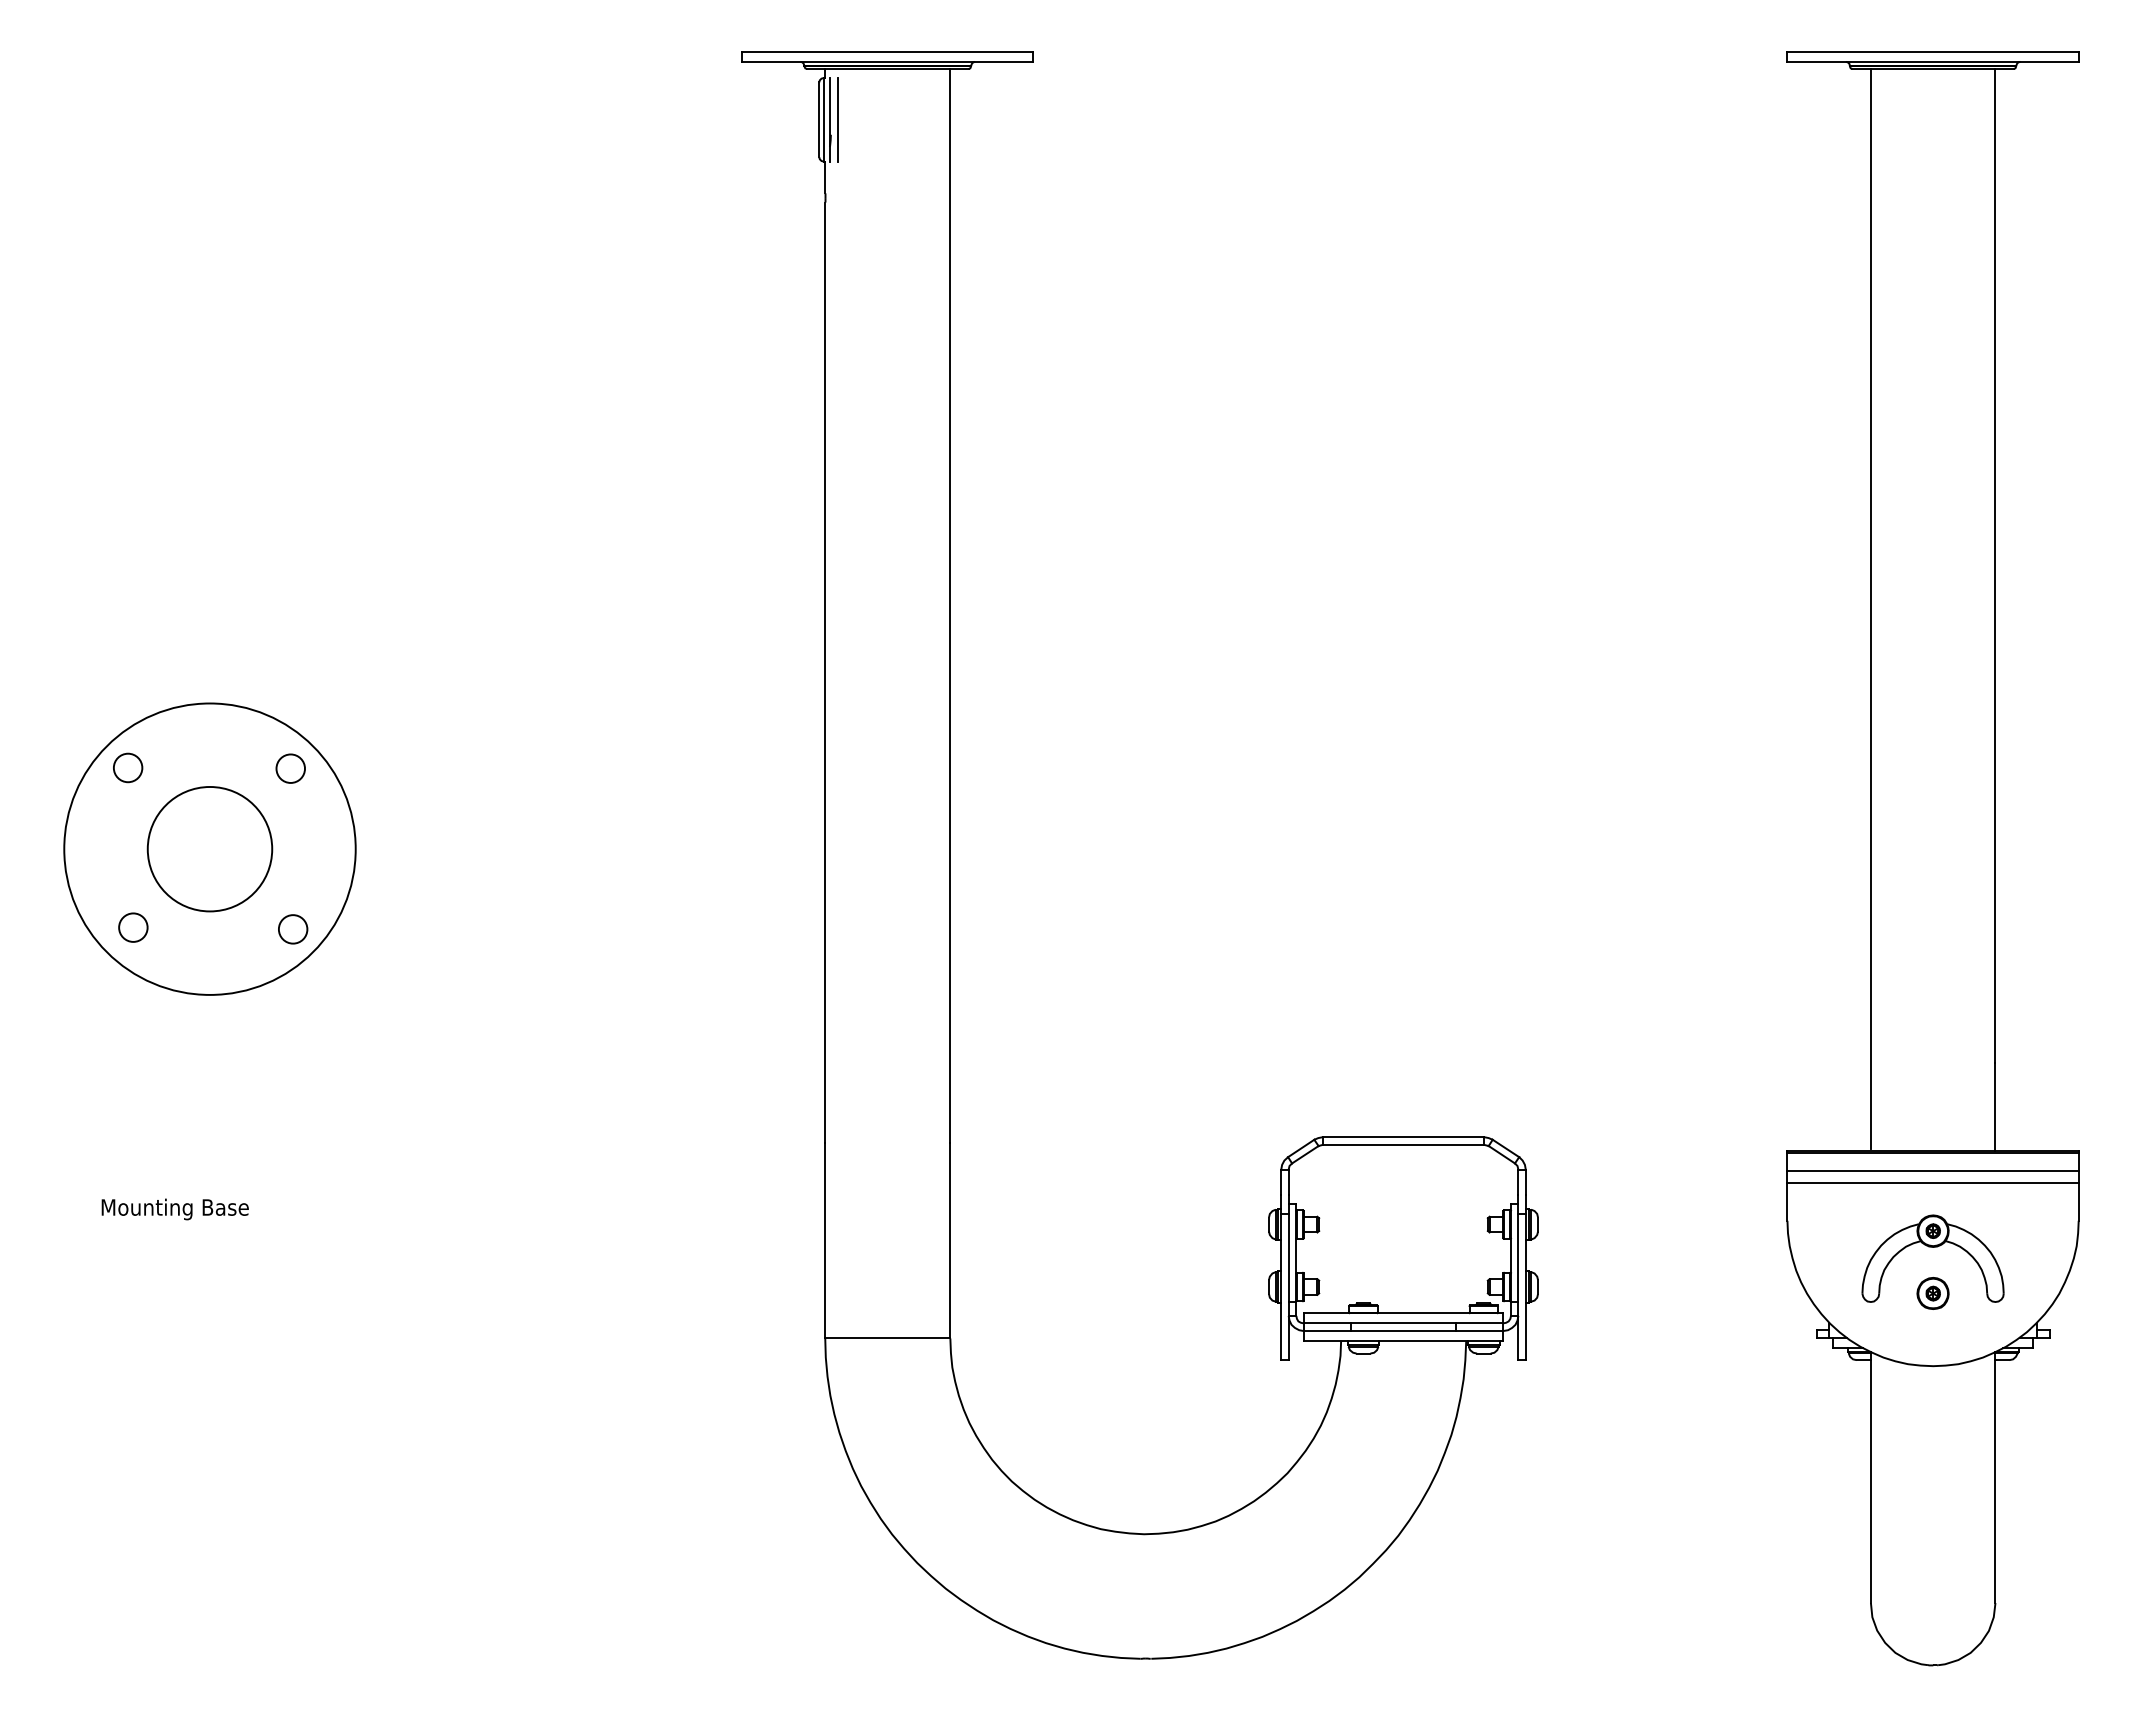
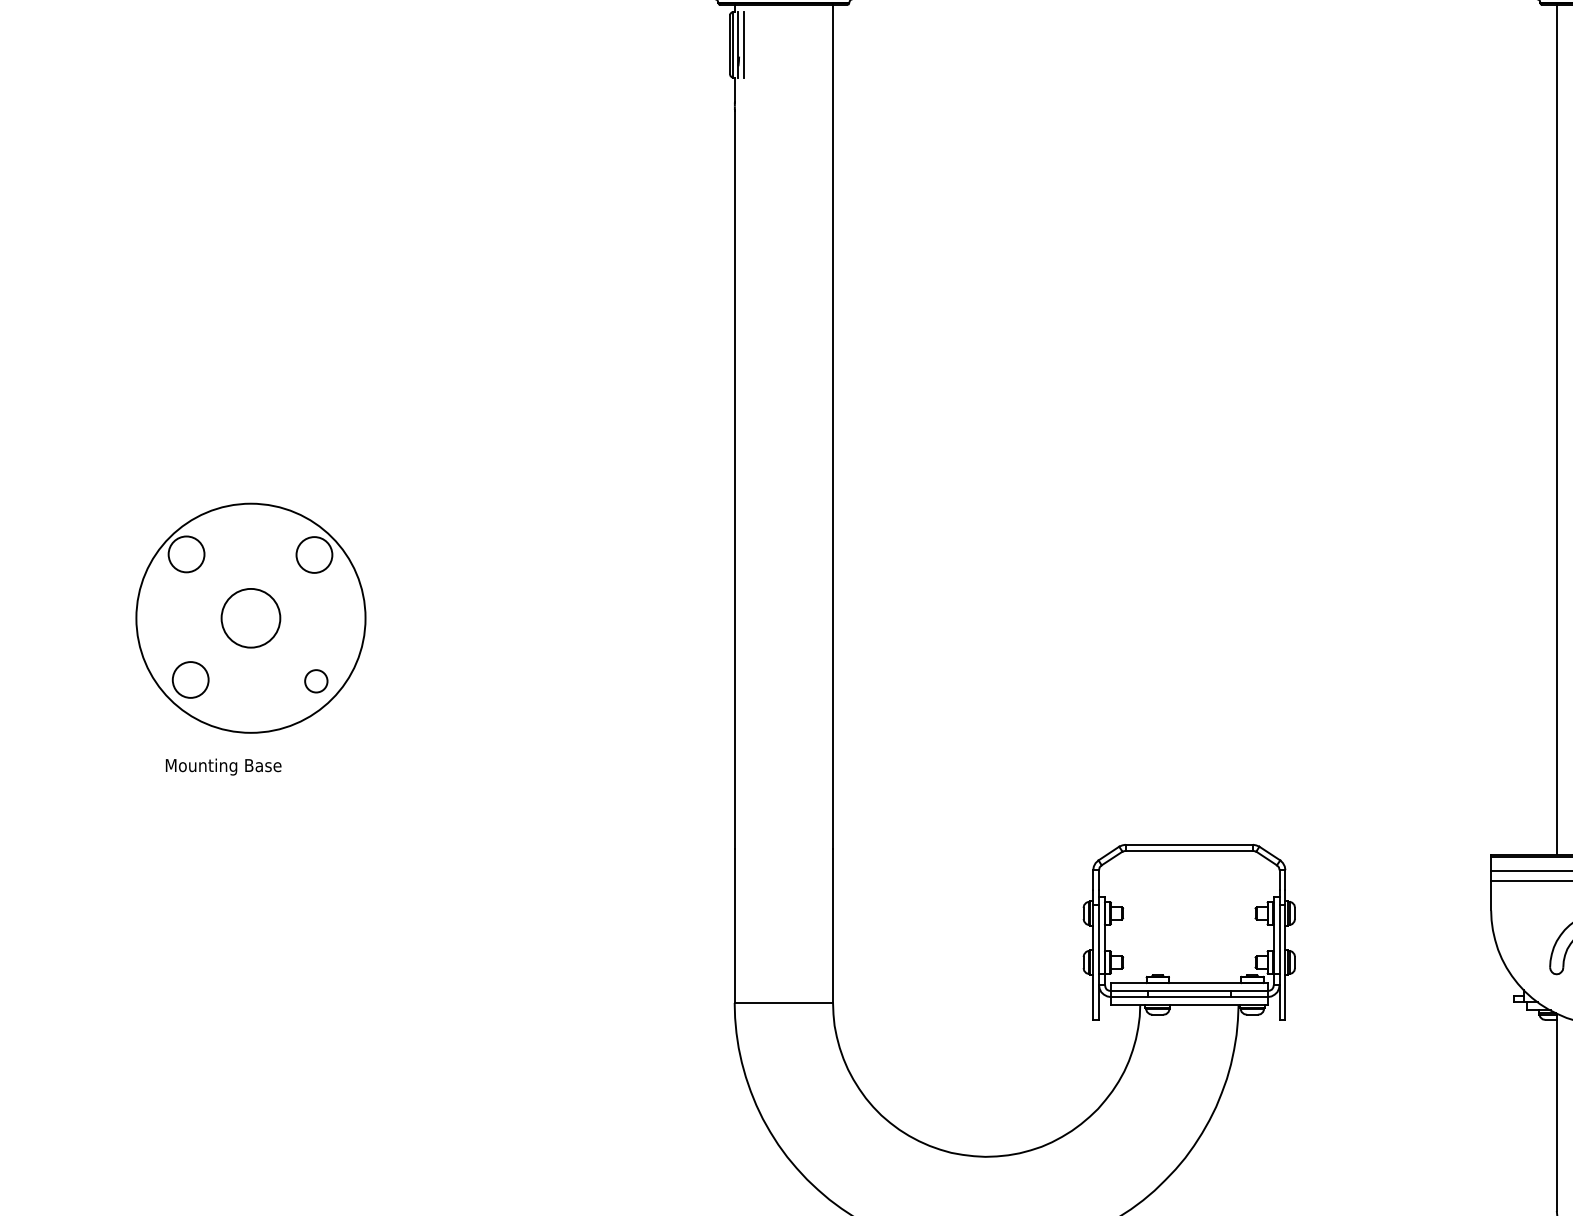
circle: (127, 767) -> (186, 554), size x1.6
circle: (290, 768) -> (314, 554), size x1.6
circle: (209, 848) -> (250, 617), size x0.6
circle: (133, 927) -> (190, 679), size x1.6
text: (174, 1209) -> (223, 767), moved

